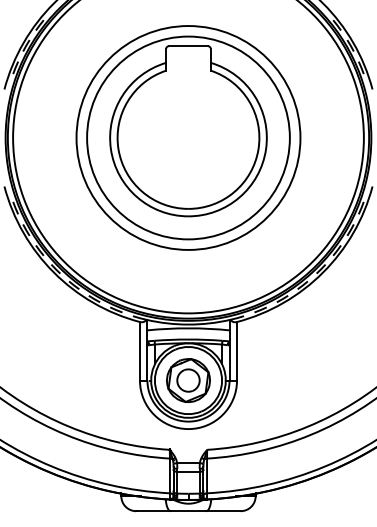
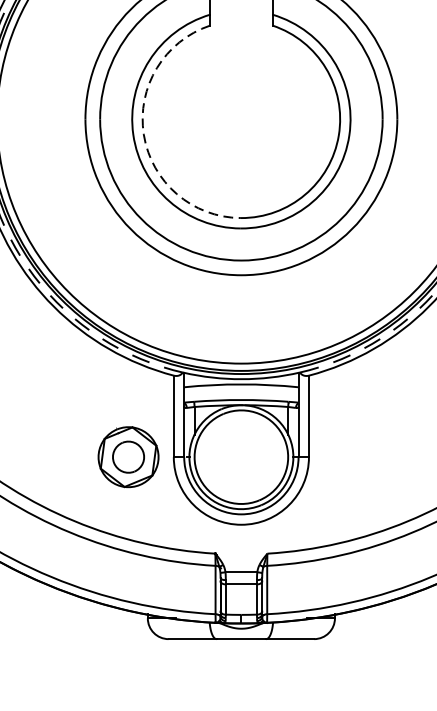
arc: (118, 149) -> (143, 135), solid -> dashed
part: (188, 380) -> (128, 457), moved

